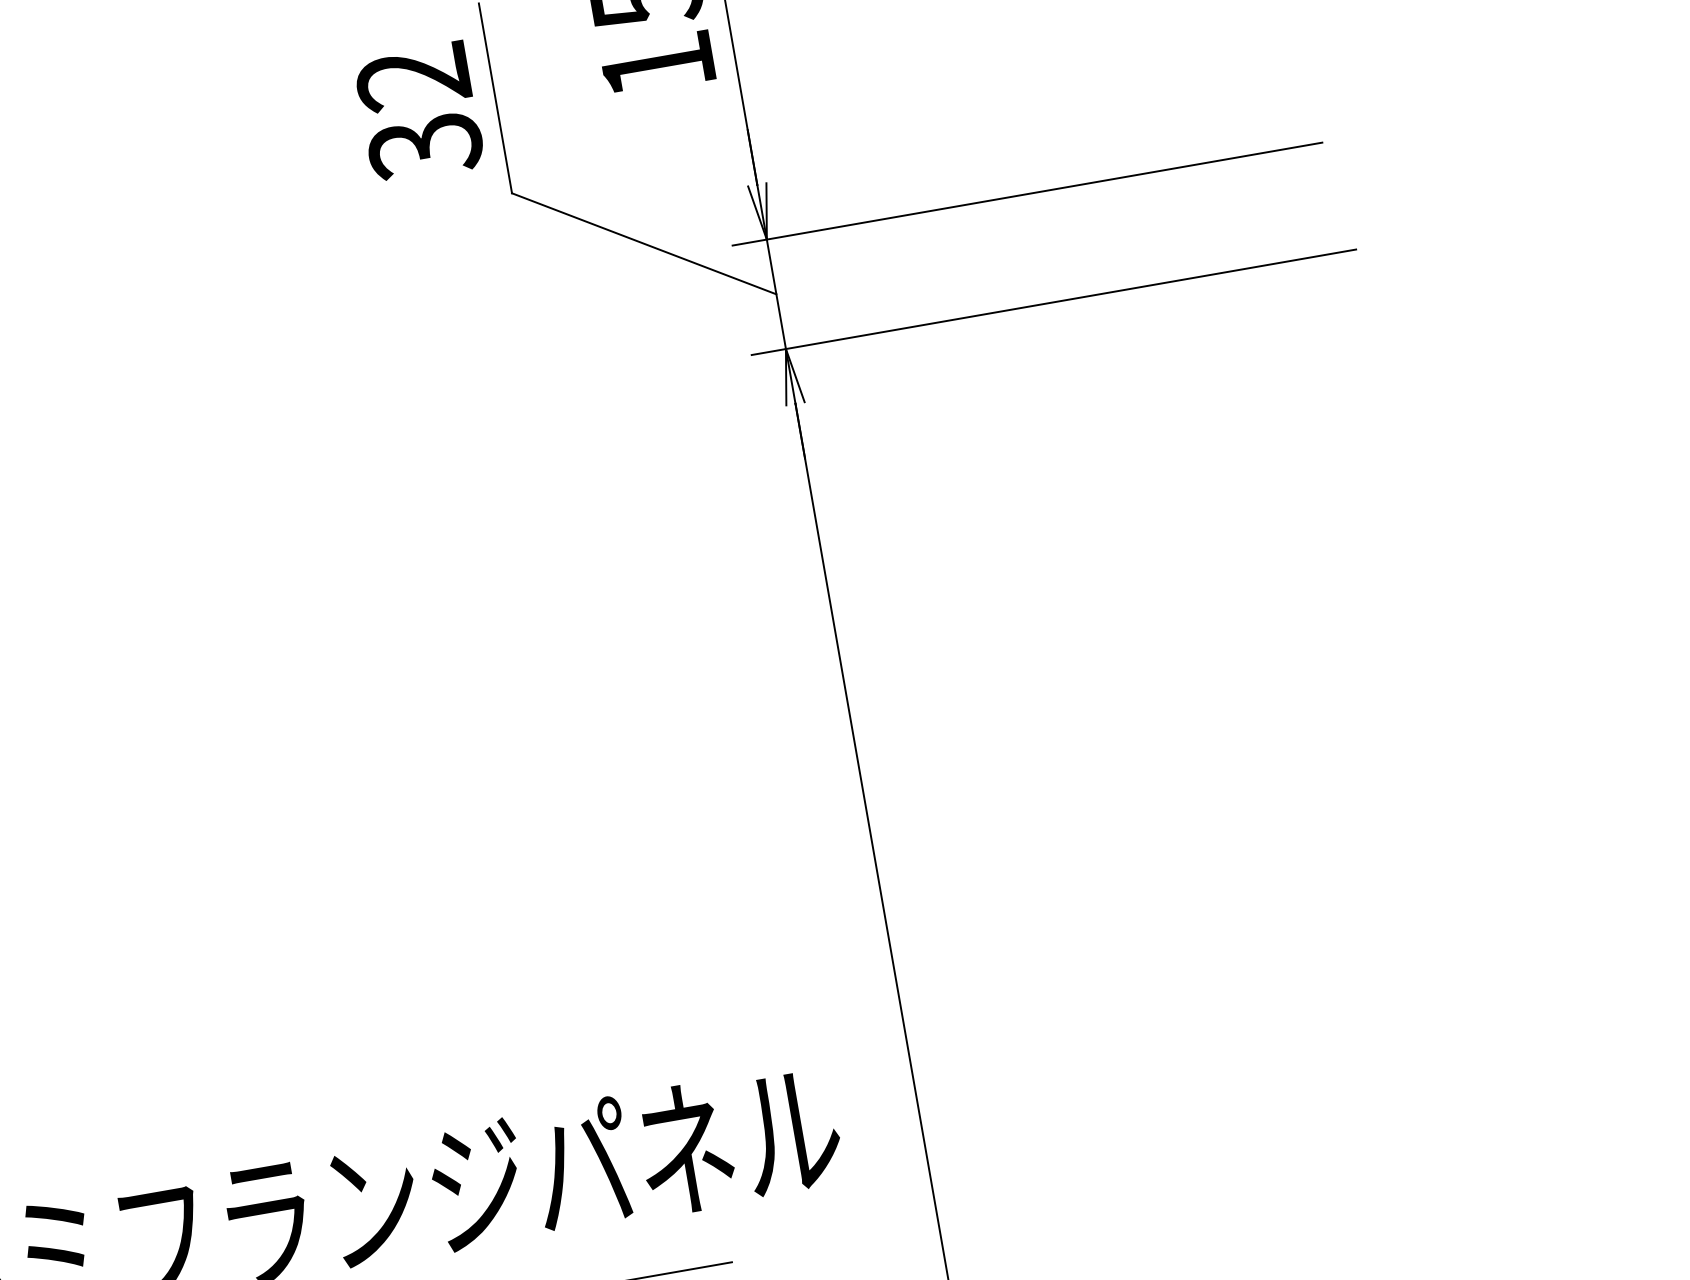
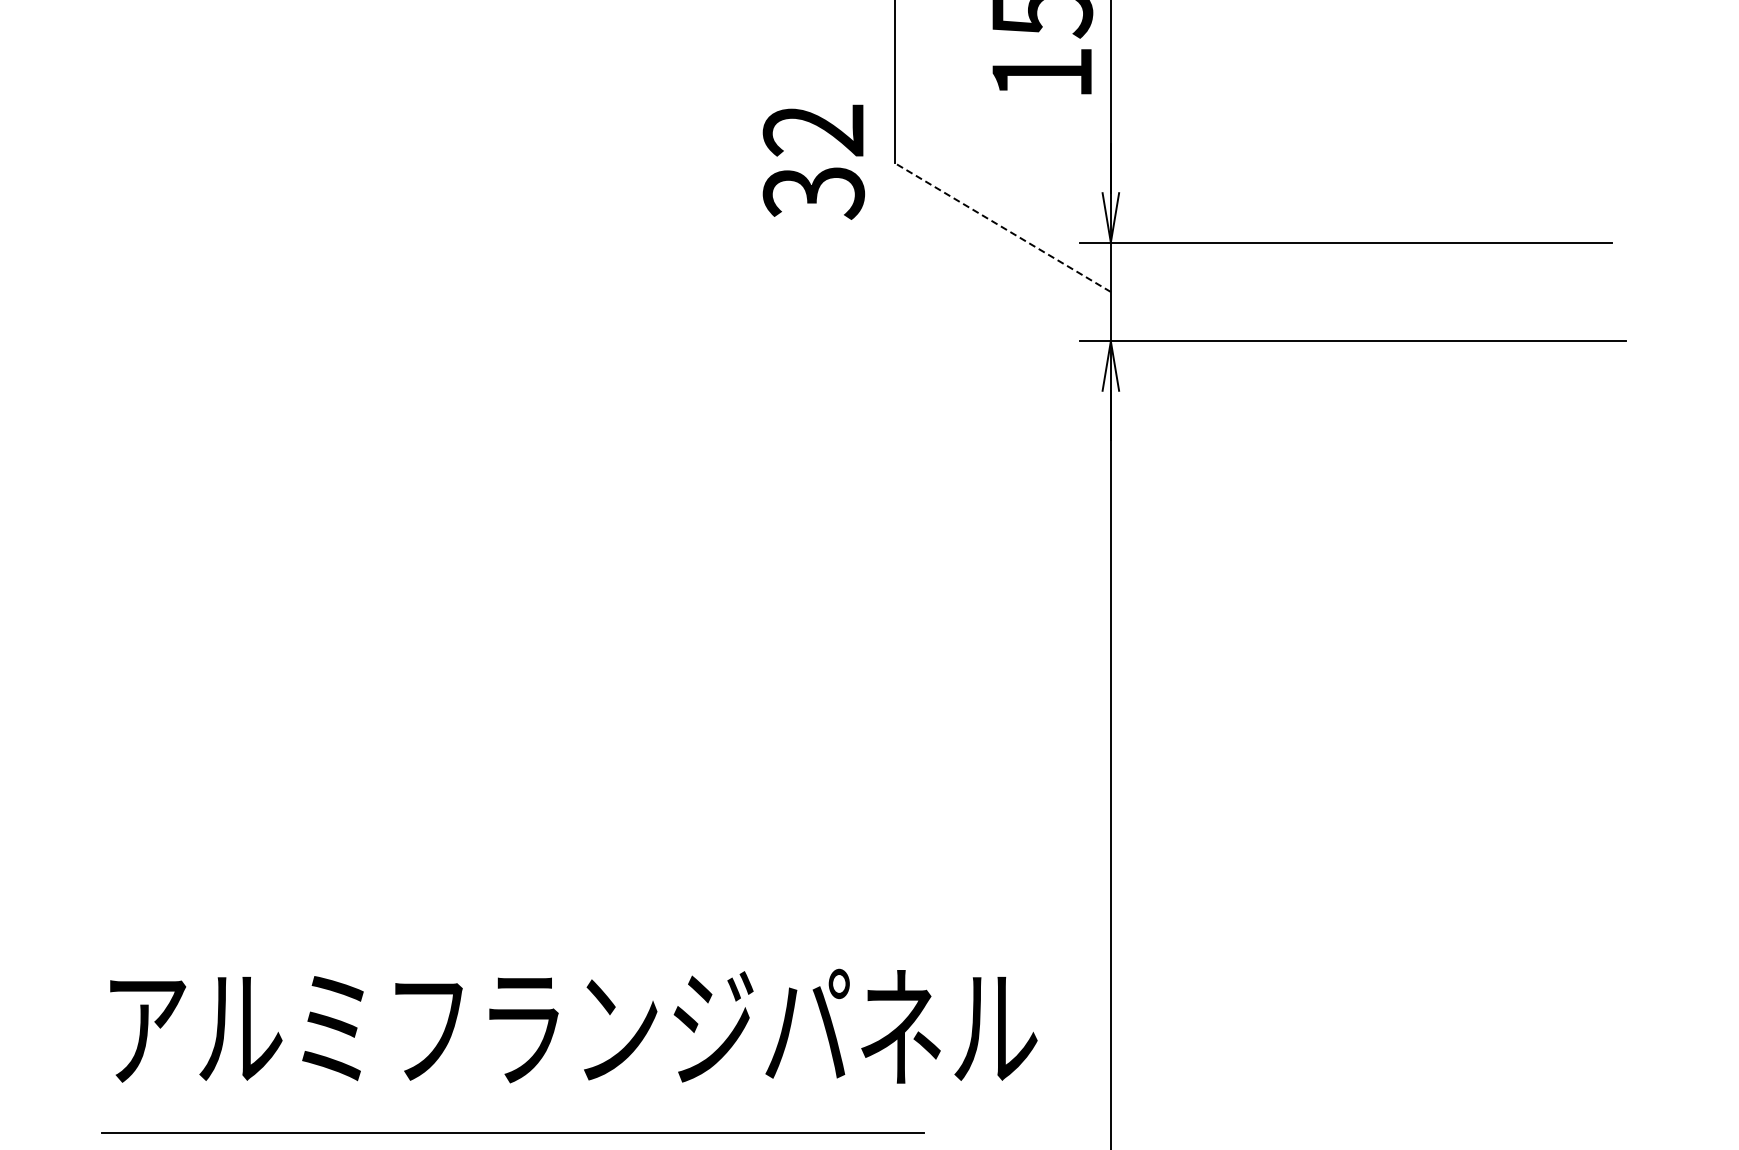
text: (418, 111) -> (813, 161), moved
line: (643, 243) -> (1002, 227), solid -> dashed

